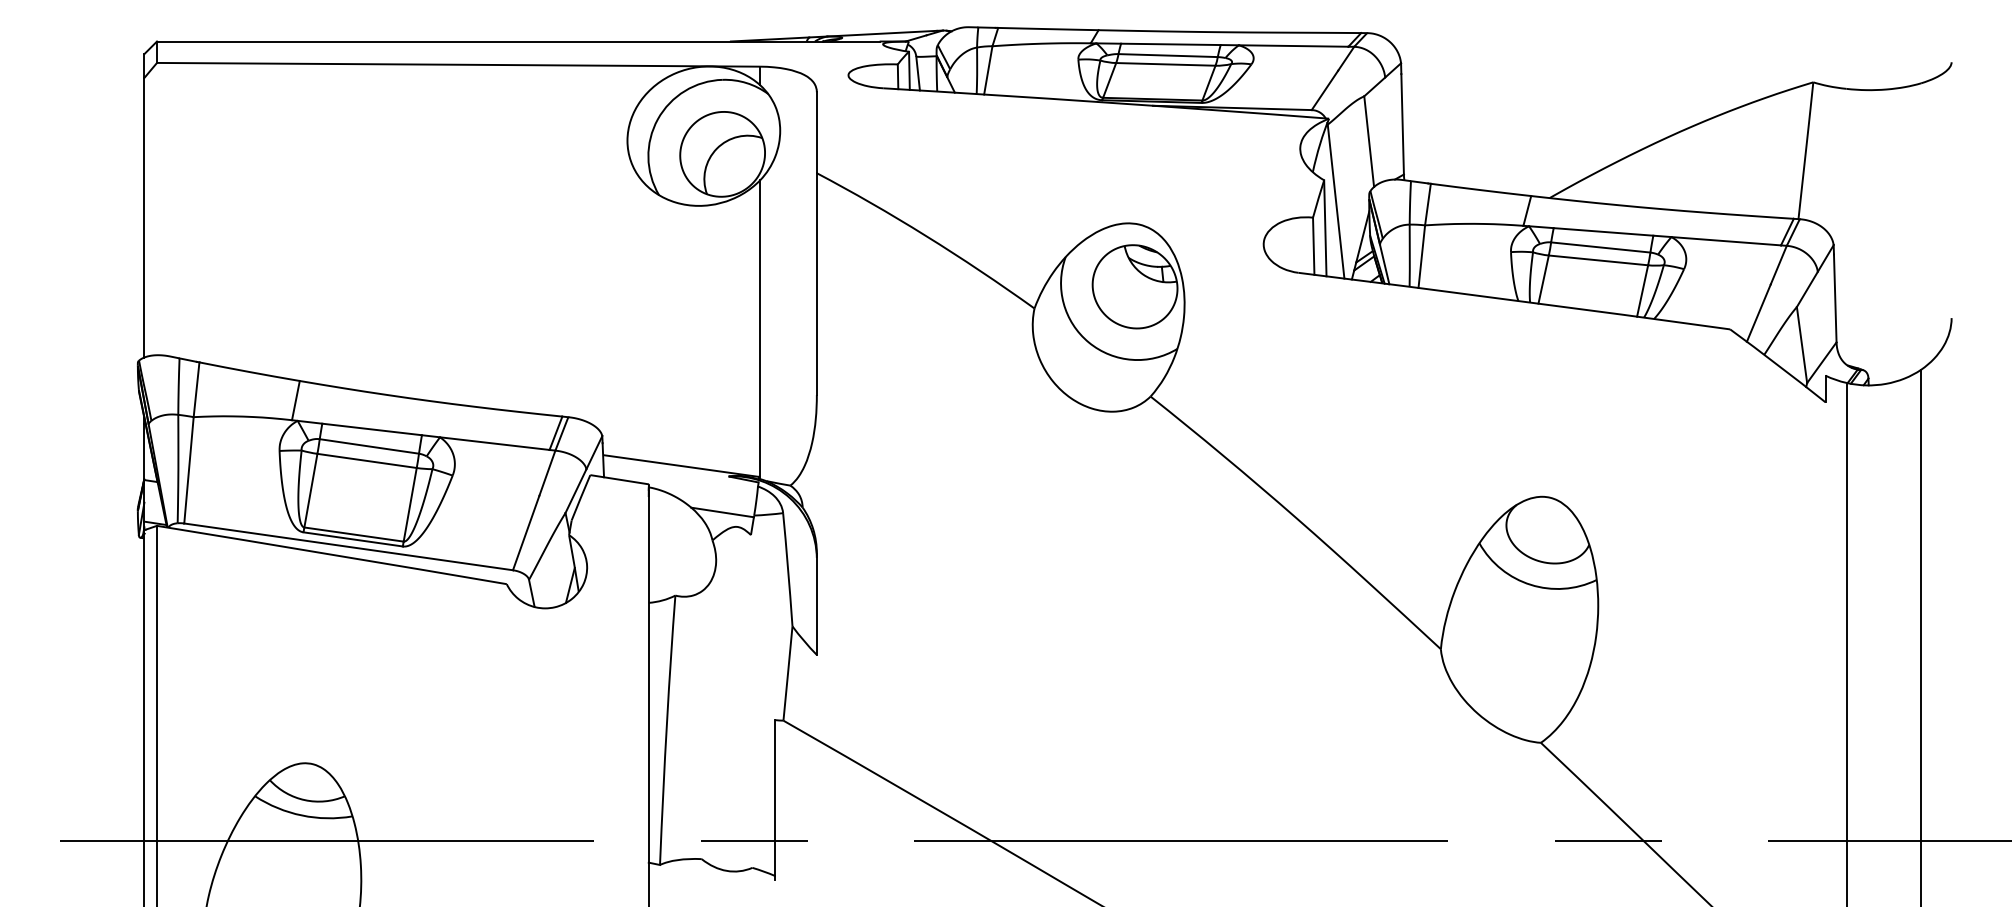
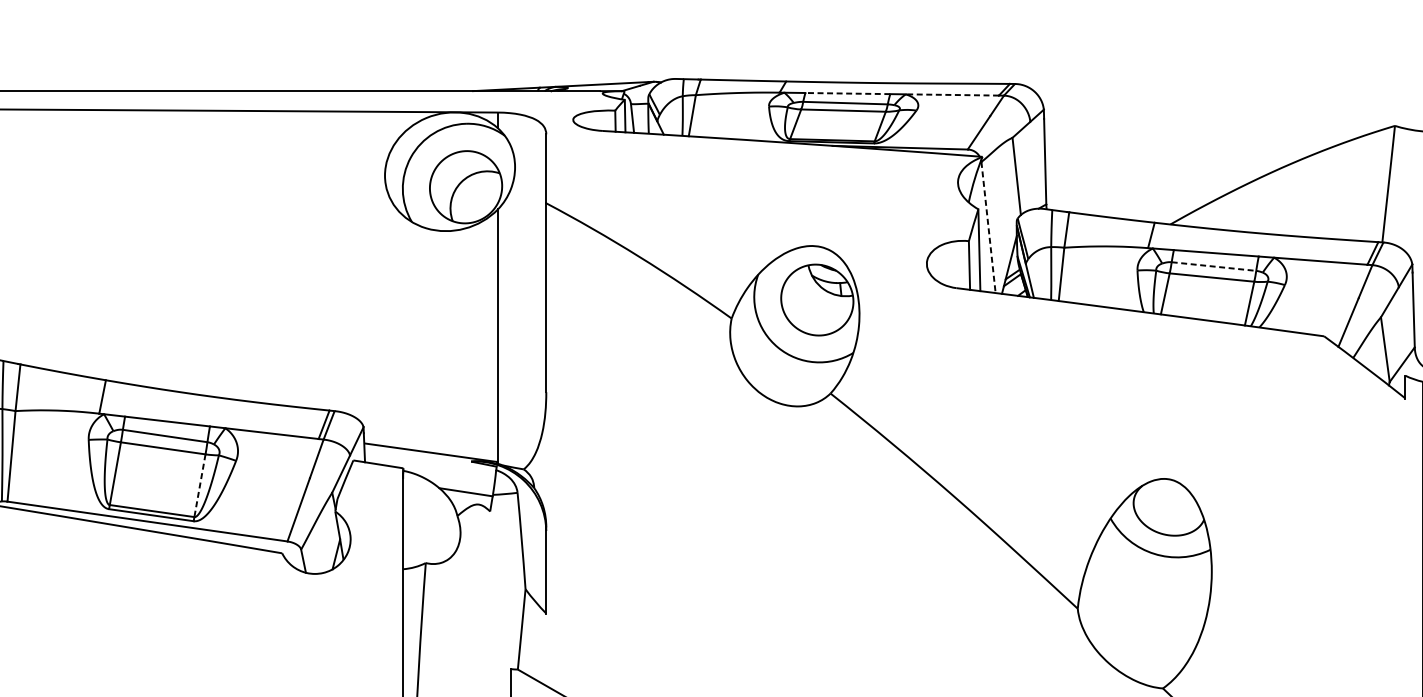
line: (1170, 44) -> (847, 93), solid -> dashed
line: (1293, 46) -> (952, 95), solid -> dashed
line: (1336, 202) -> (988, 228), solid -> dashed
line: (1600, 247) -> (1213, 266), solid -> dashed
line: (410, 505) -> (200, 486), solid -> dashed

